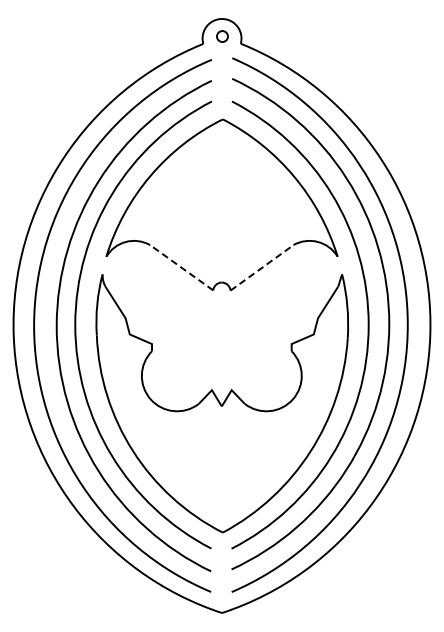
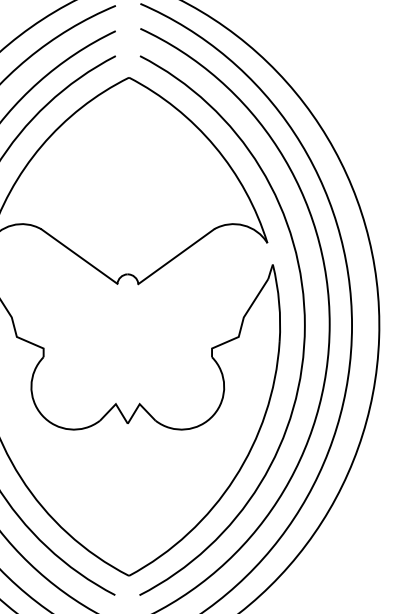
line: (181, 267) -> (79, 256), dashed -> solid
line: (262, 267) -> (176, 256), dashed -> solid

